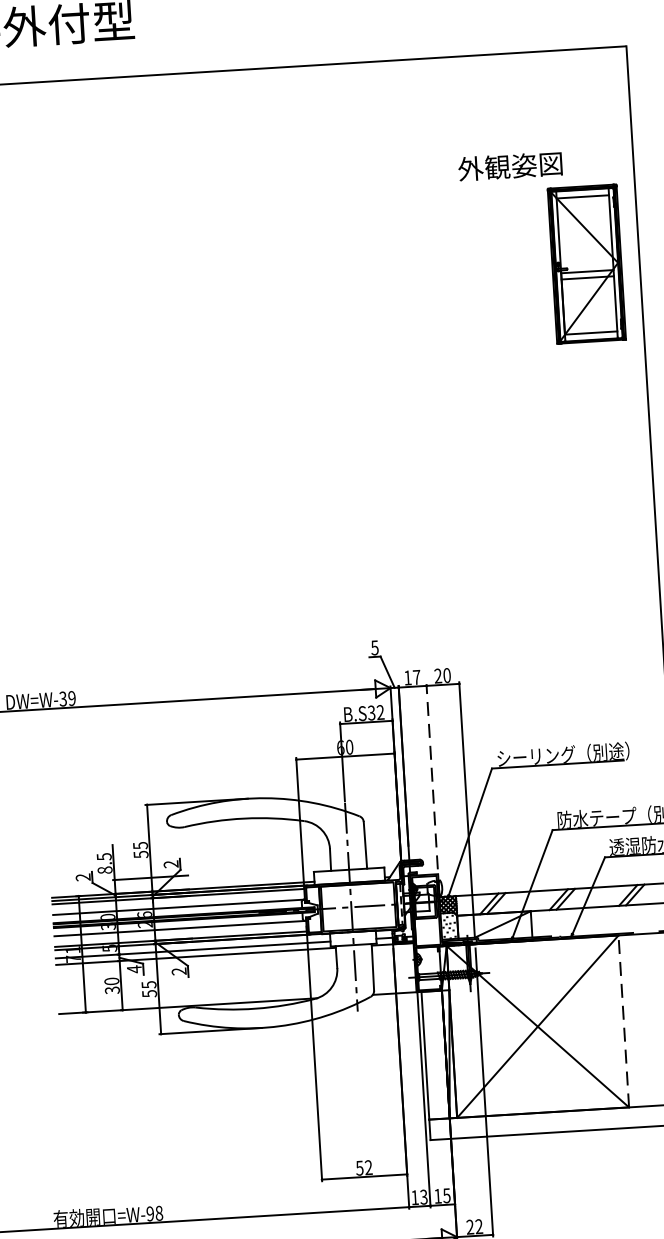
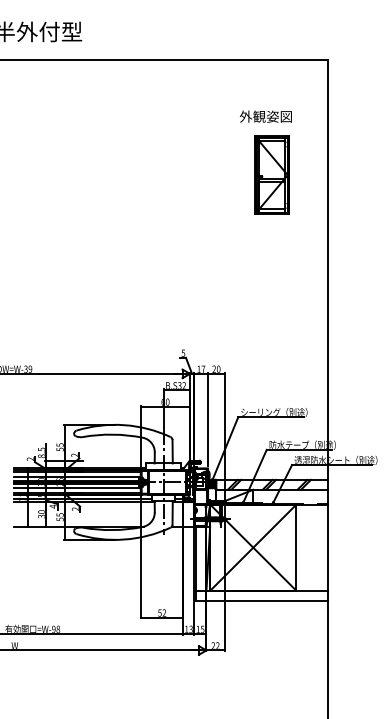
part: (587, 263) -> (272, 174), moved
line: (432, 776) -> (208, 419), dashed -> solid
line: (623, 1021) -> (296, 547), dashed -> solid

